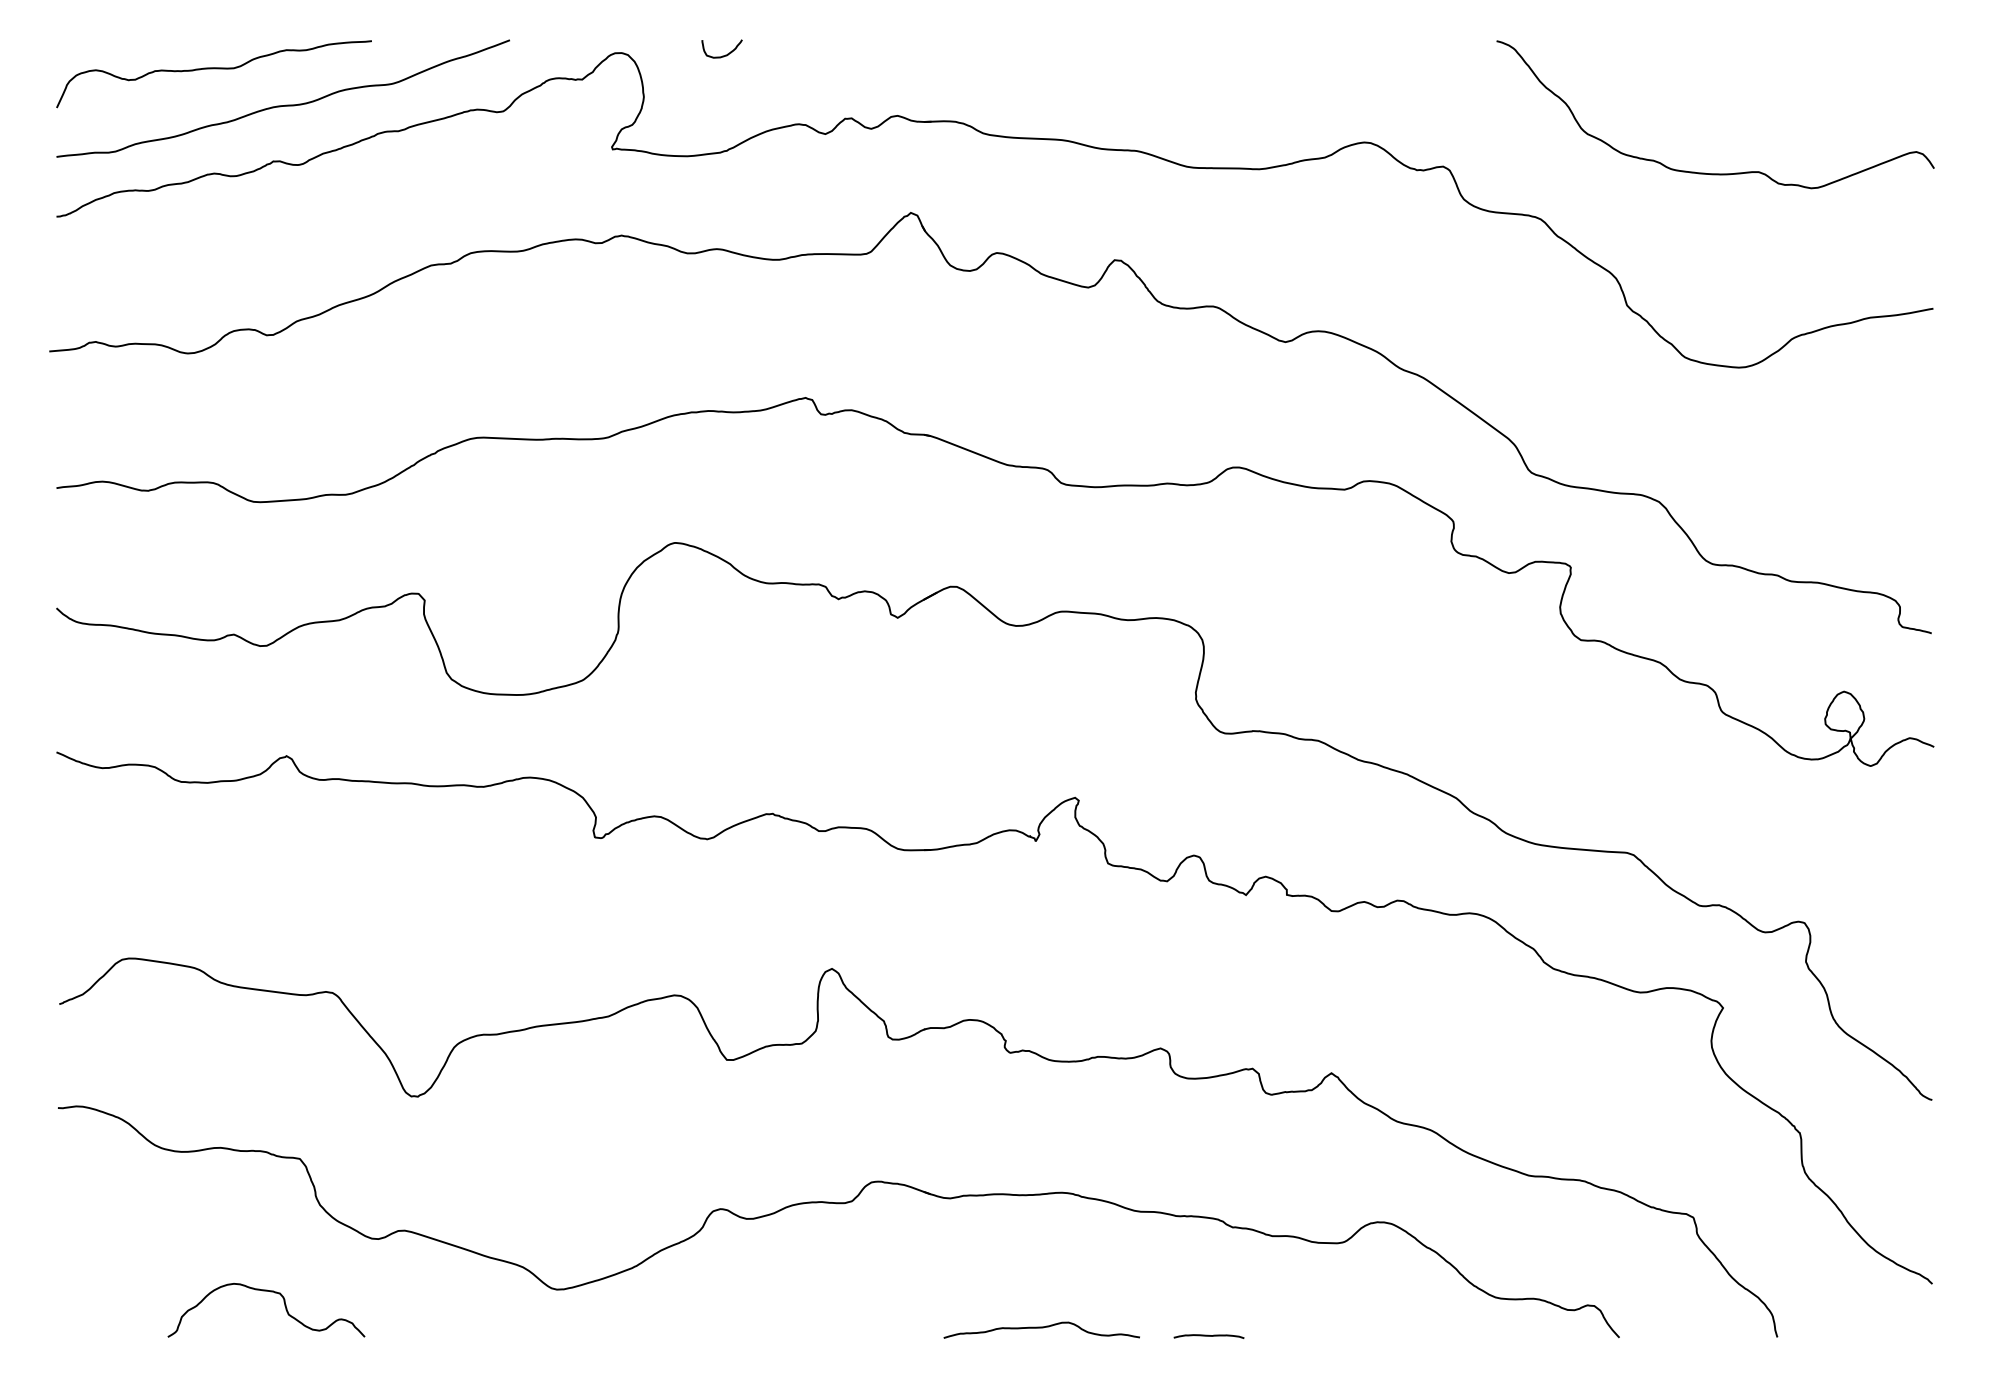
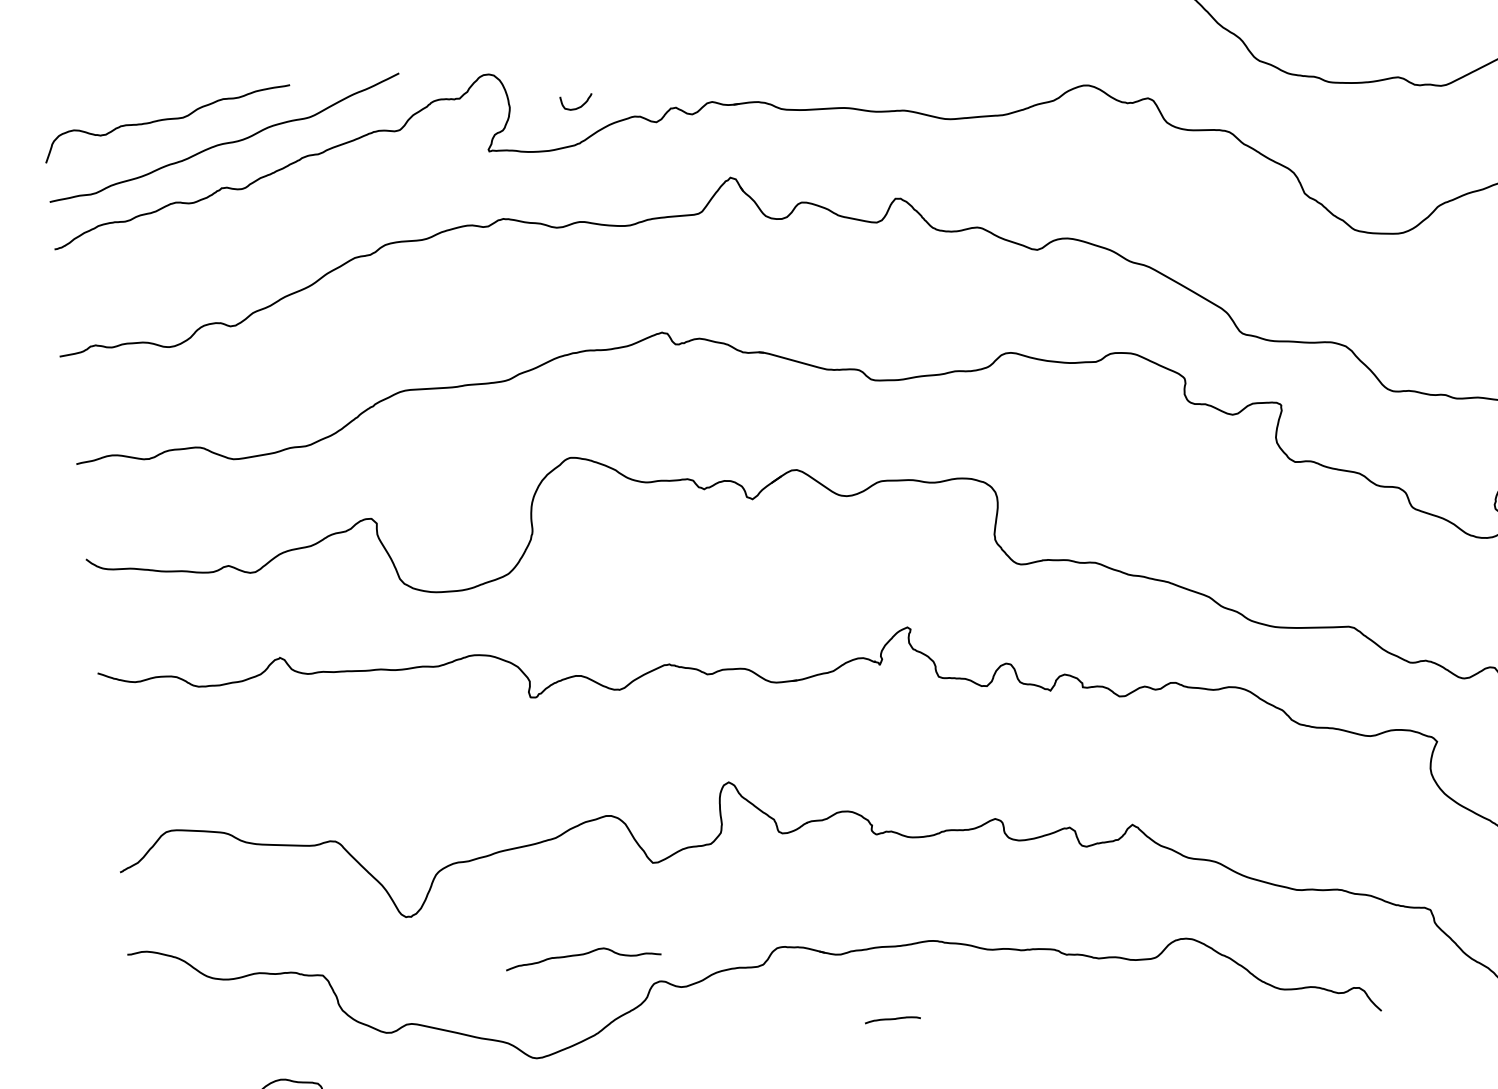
curve: (722, 55) -> (577, 107), moved
curve: (1041, 1328) -> (582, 955), moved
curve: (1208, 1336) -> (892, 1019), moved

